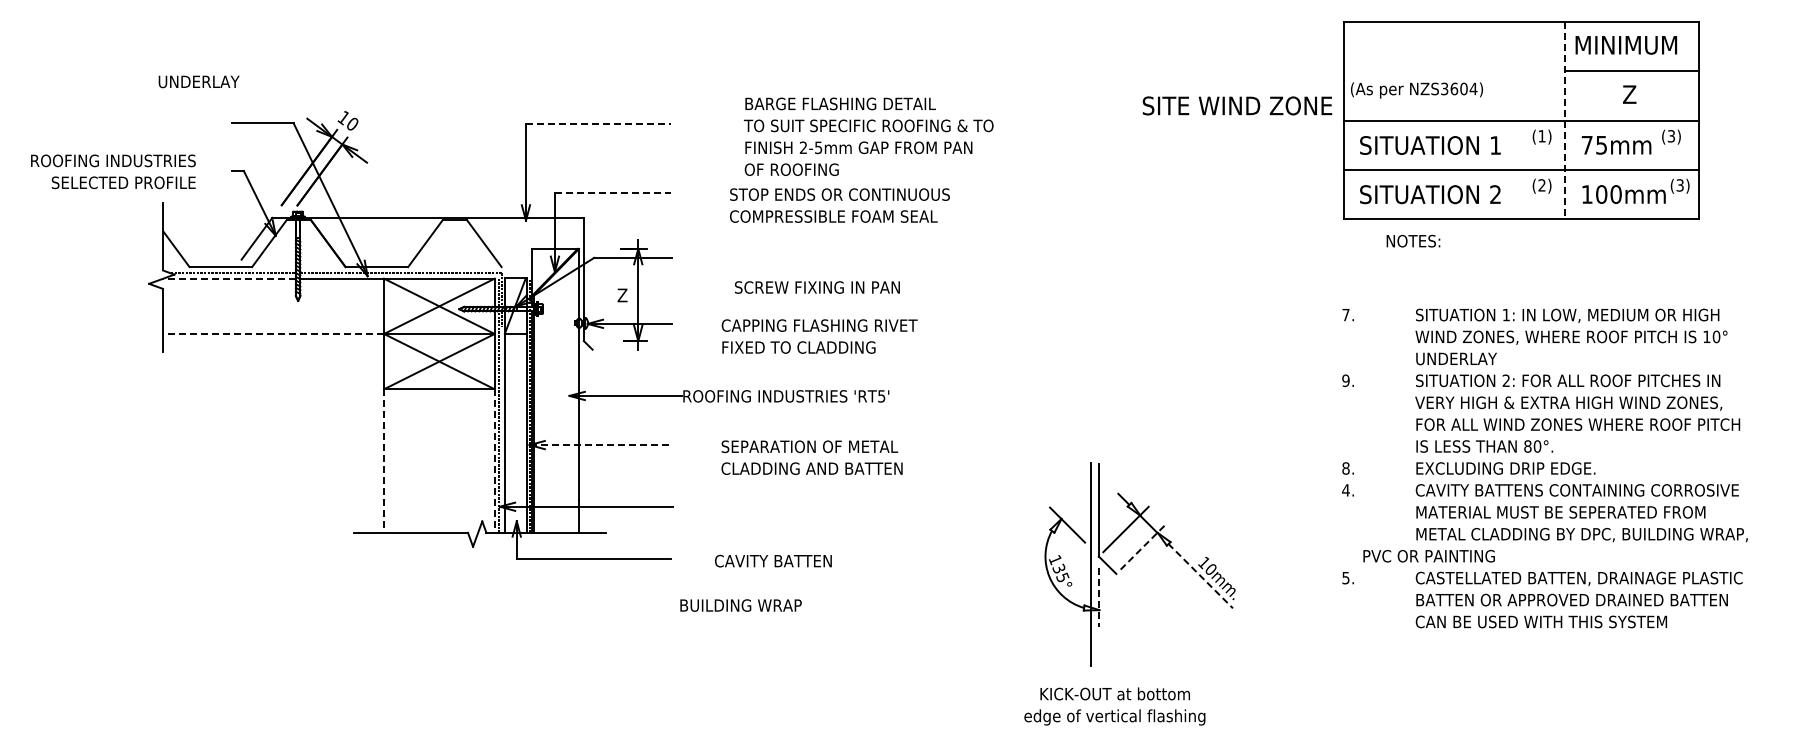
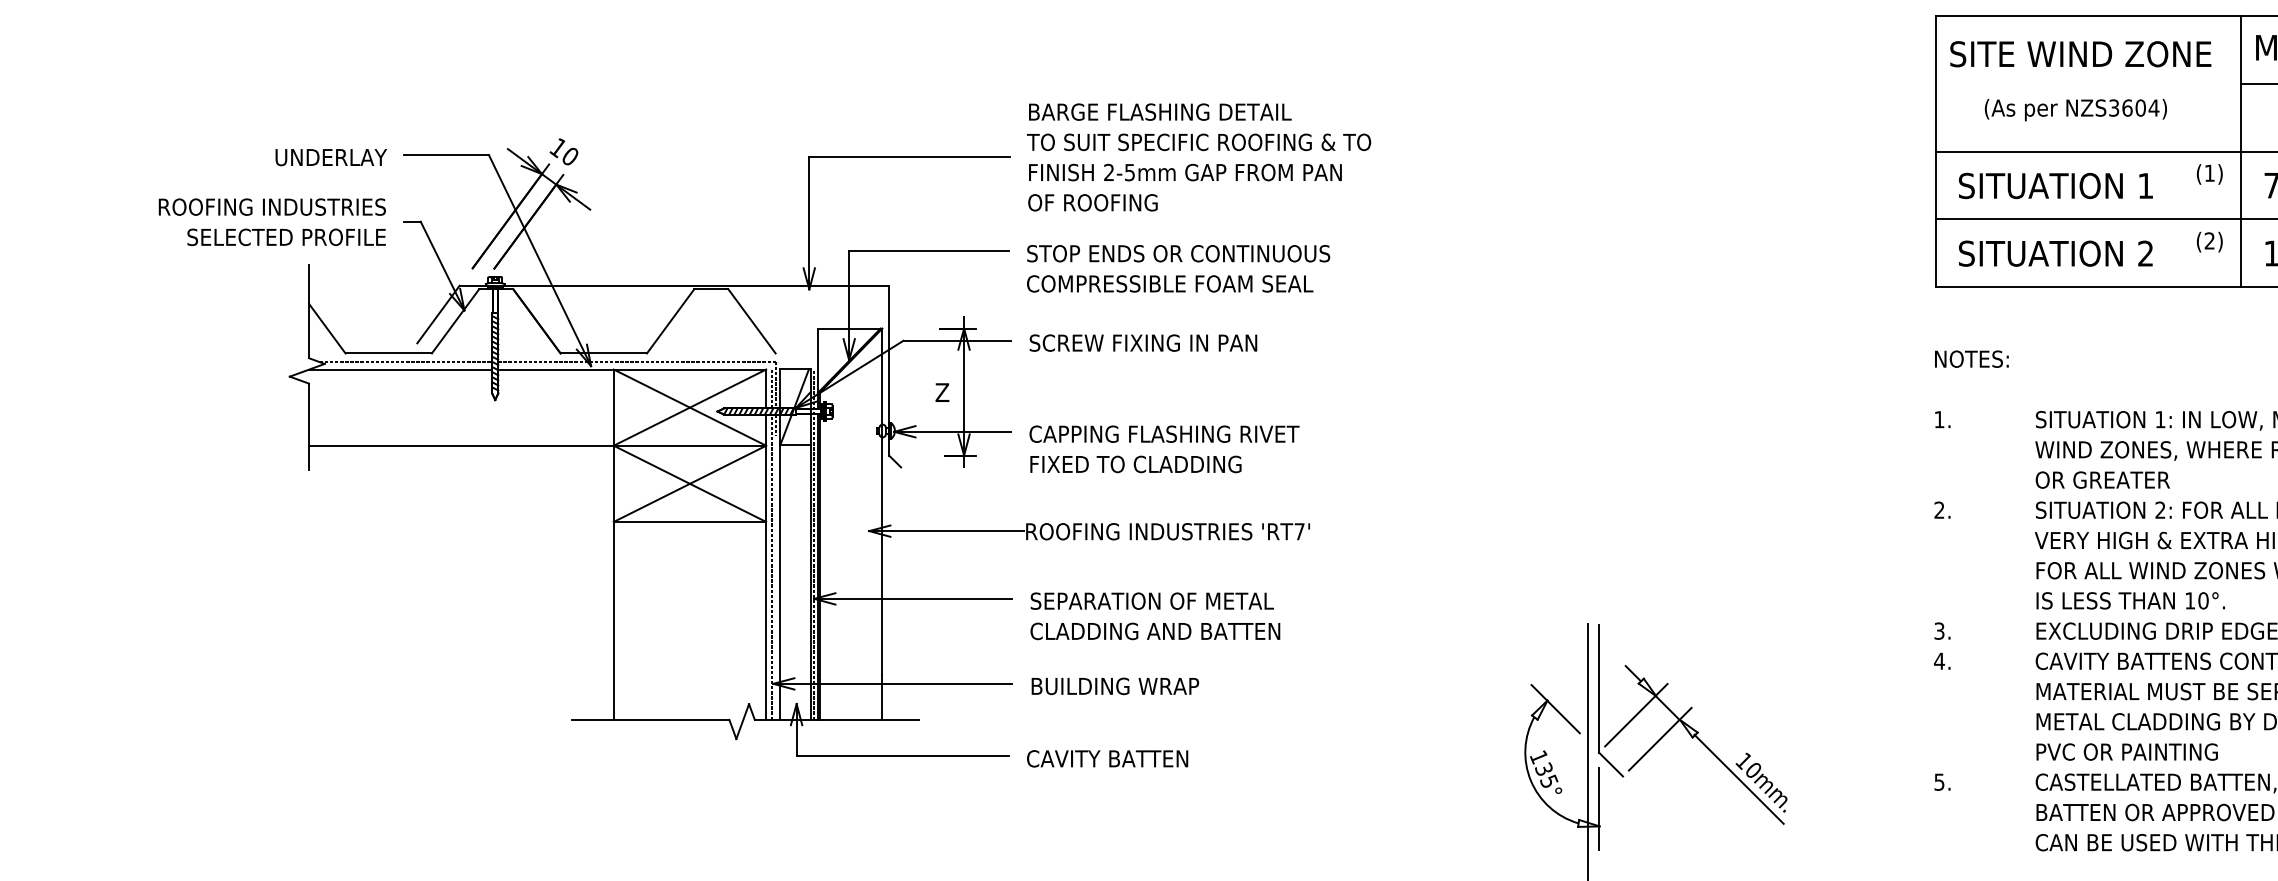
text: (198, 81) -> (330, 157), moved
text: (1416, 90) -> (2075, 110), moved
text: (1237, 105) -> (2080, 53), moved
line: (1564, 121) -> (2240, 152), dashed -> solid
line: (598, 124) -> (909, 157), dashed -> solid
text: (868, 136) -> (1198, 157), moved
text: (113, 171) -> (272, 221), moved
line: (612, 192) -> (928, 250), dashed -> solid
text: (839, 205) -> (1178, 268), moved
text: (1413, 240) -> (1971, 358), moved
line: (229, 278) -> (400, 369), dashed -> solid
text: (817, 287) -> (1143, 343), moved
text: (1345, 315) -> (1938, 420), 7. -> 1.
line: (273, 333) -> (461, 445), dashed -> solid
text: (819, 336) -> (1164, 449), moved
text: (1464, 358) -> (2102, 479), UNDERLAY -> OR GREATER
text: (1345, 380) -> (1938, 509), 9. -> 2.
text: (881, 396) -> (1299, 531), 'RT5' -> 'RT7'
line: (601, 445) -> (913, 599), dashed -> solid
text: (1527, 446) -> (2189, 600), 80°. -> 10°.
text: (811, 457) -> (1154, 615), moved
line: (384, 461) -> (614, 621), dashed -> solid
line: (494, 461) -> (765, 621), dashed -> solid
text: (1345, 468) -> (1938, 631), 8. -> 3.
line: (1143, 546) -> (1660, 738), dashed -> solid
text: (1428, 556) -> (2126, 752), moved
text: (773, 560) -> (1107, 757), moved
line: (1200, 576) -> (1738, 780), dashed -> solid
line: (1098, 597) -> (1598, 808), dashed -> solid
text: (740, 605) -> (1114, 686), moved

